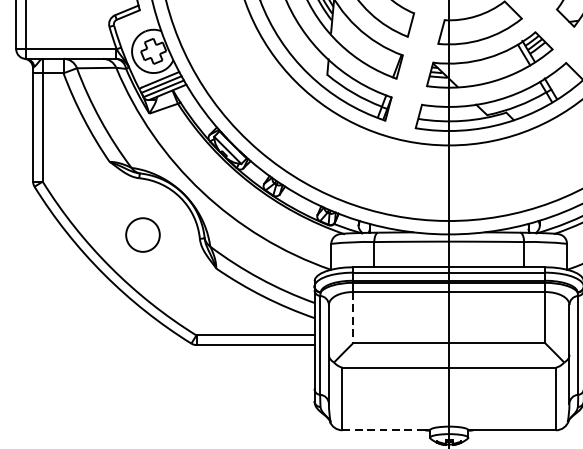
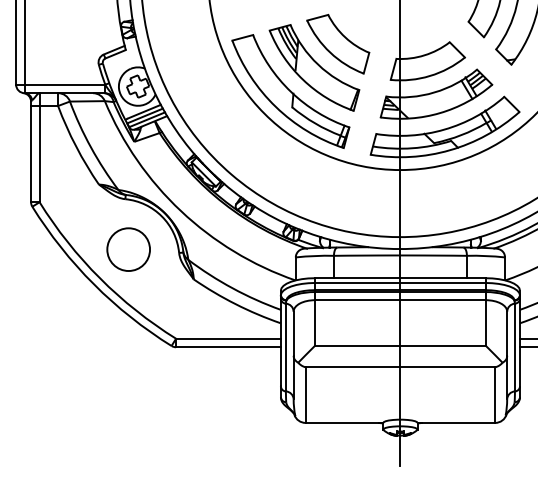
circle: (142, 234) -> (128, 249), size x1.43
line: (353, 318) -> (315, 323), dashed -> solid
line: (383, 429) -> (342, 422), dashed -> solid

